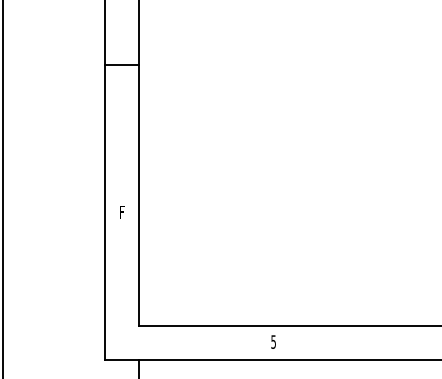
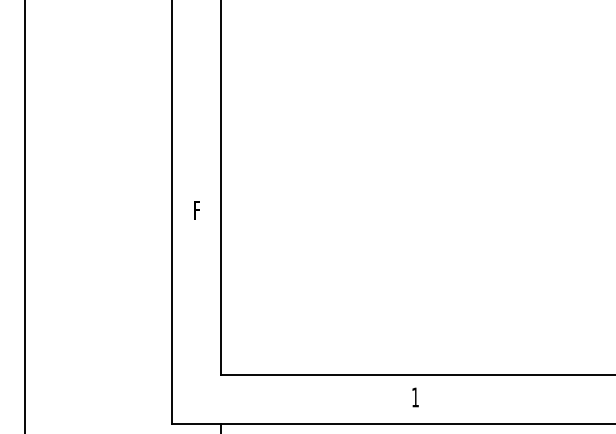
text: (273, 341) -> (415, 396), 5 -> 1

